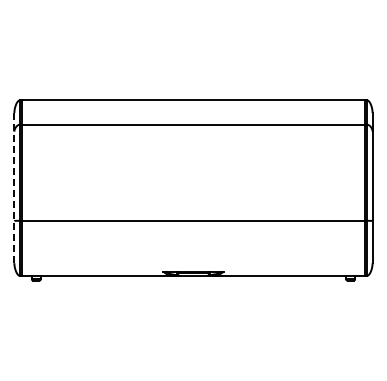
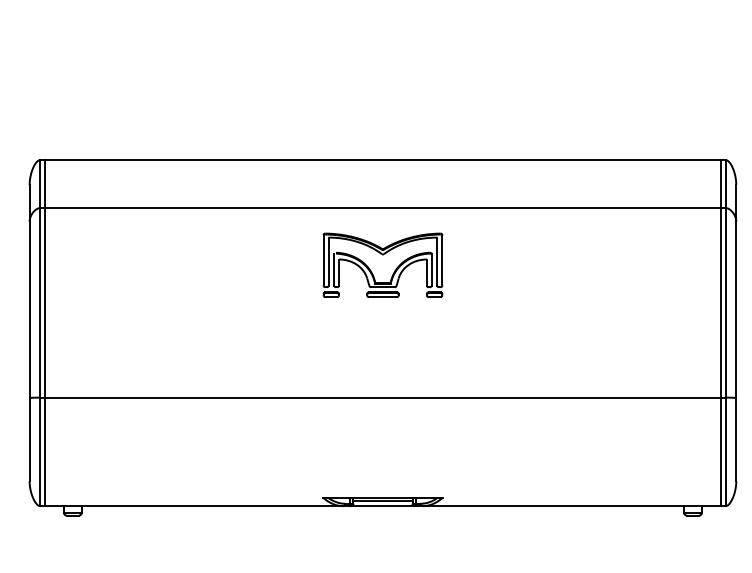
part: (193, 153) -> (382, 264), added
line: (14, 187) -> (29, 331), dashed -> solid

